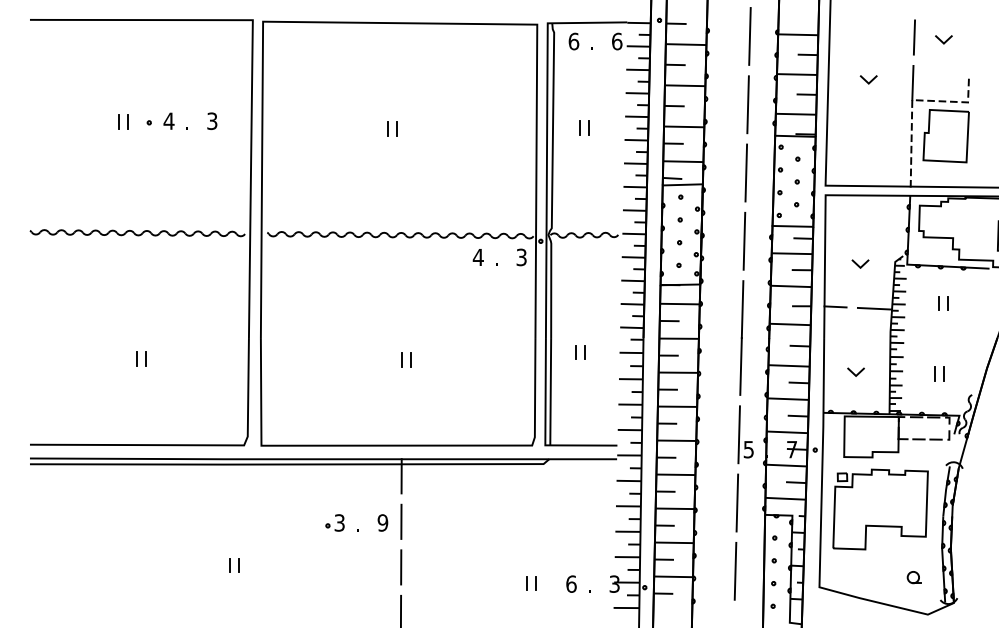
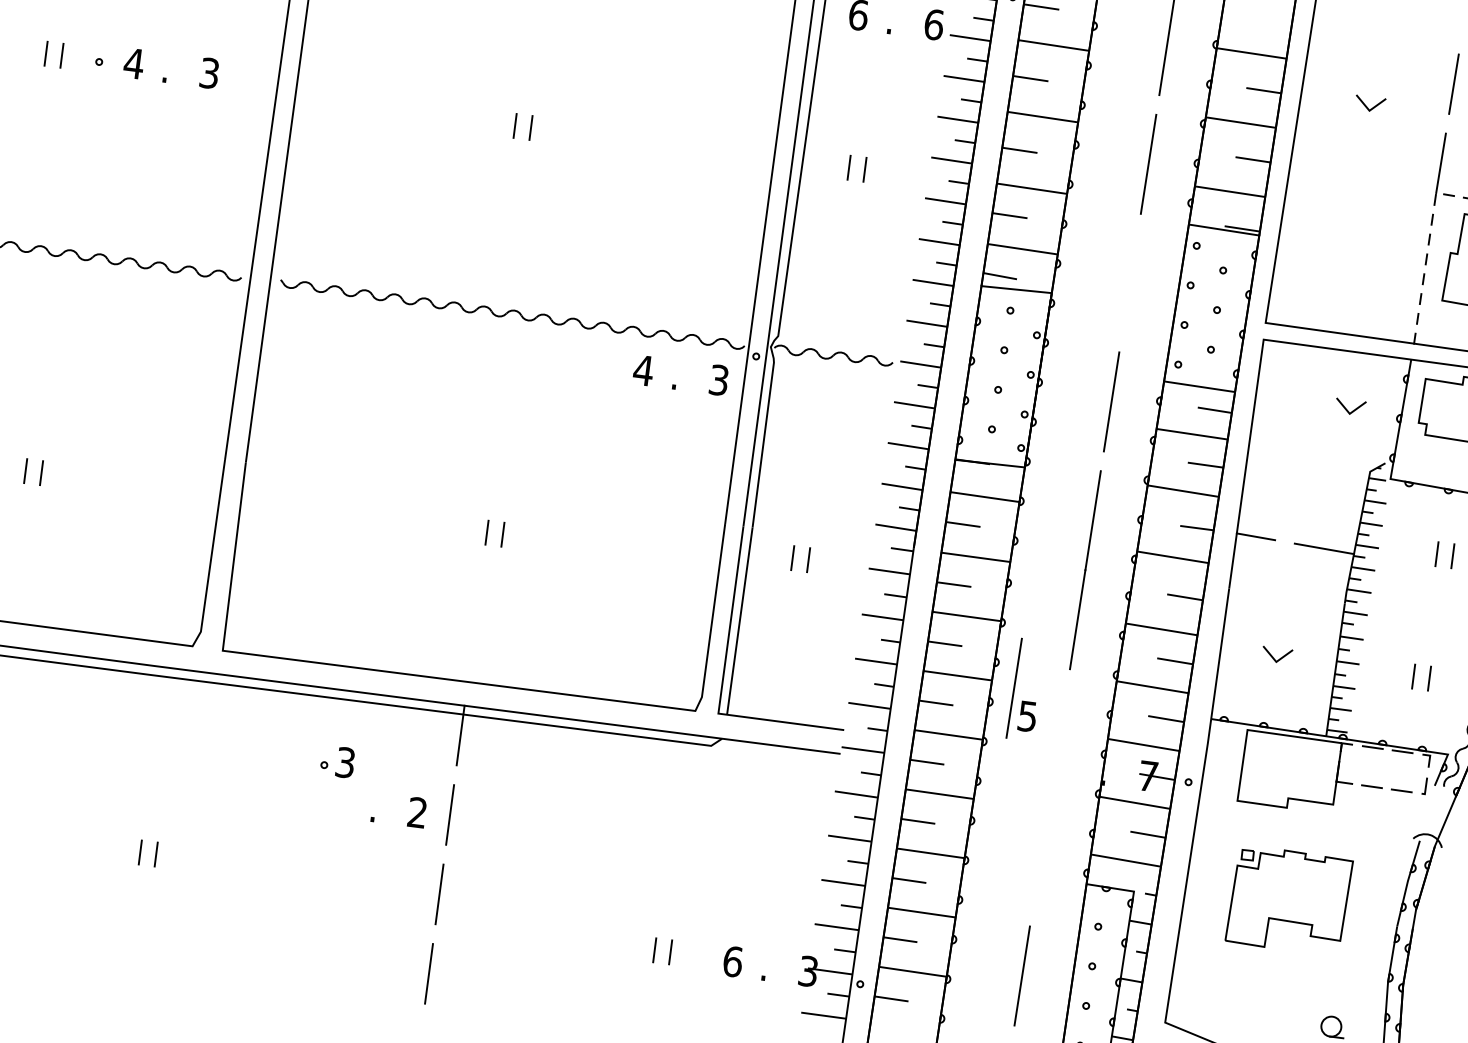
line: (866, 80) -> (1366, 104), moved
line: (746, 172) -> (1130, 282), removed
line: (858, 264) -> (1346, 407), moved
part: (745, 434) -> (1025, 689), moved
line: (737, 502) -> (1041, 856), removed
part: (880, 509) -> (1289, 900), size x0.7
part: (334, 522) -> (336, 760), moved
text: (382, 522) -> (416, 811), 9 -> 2

